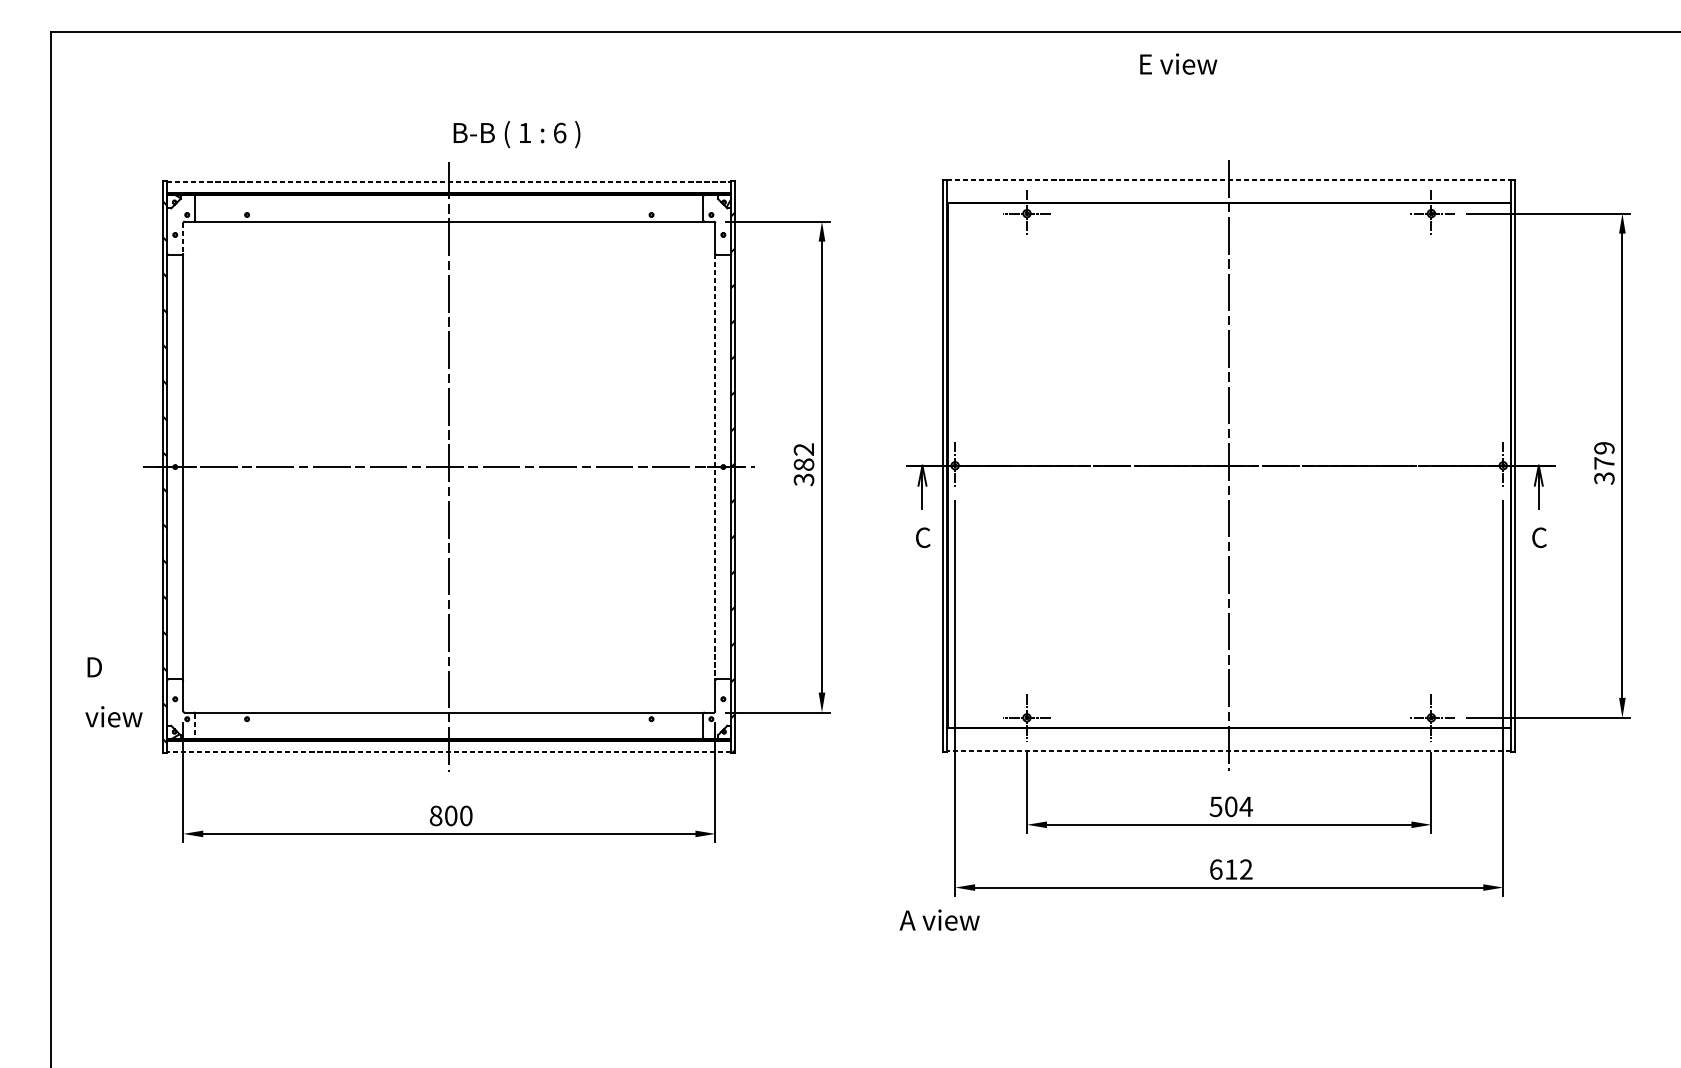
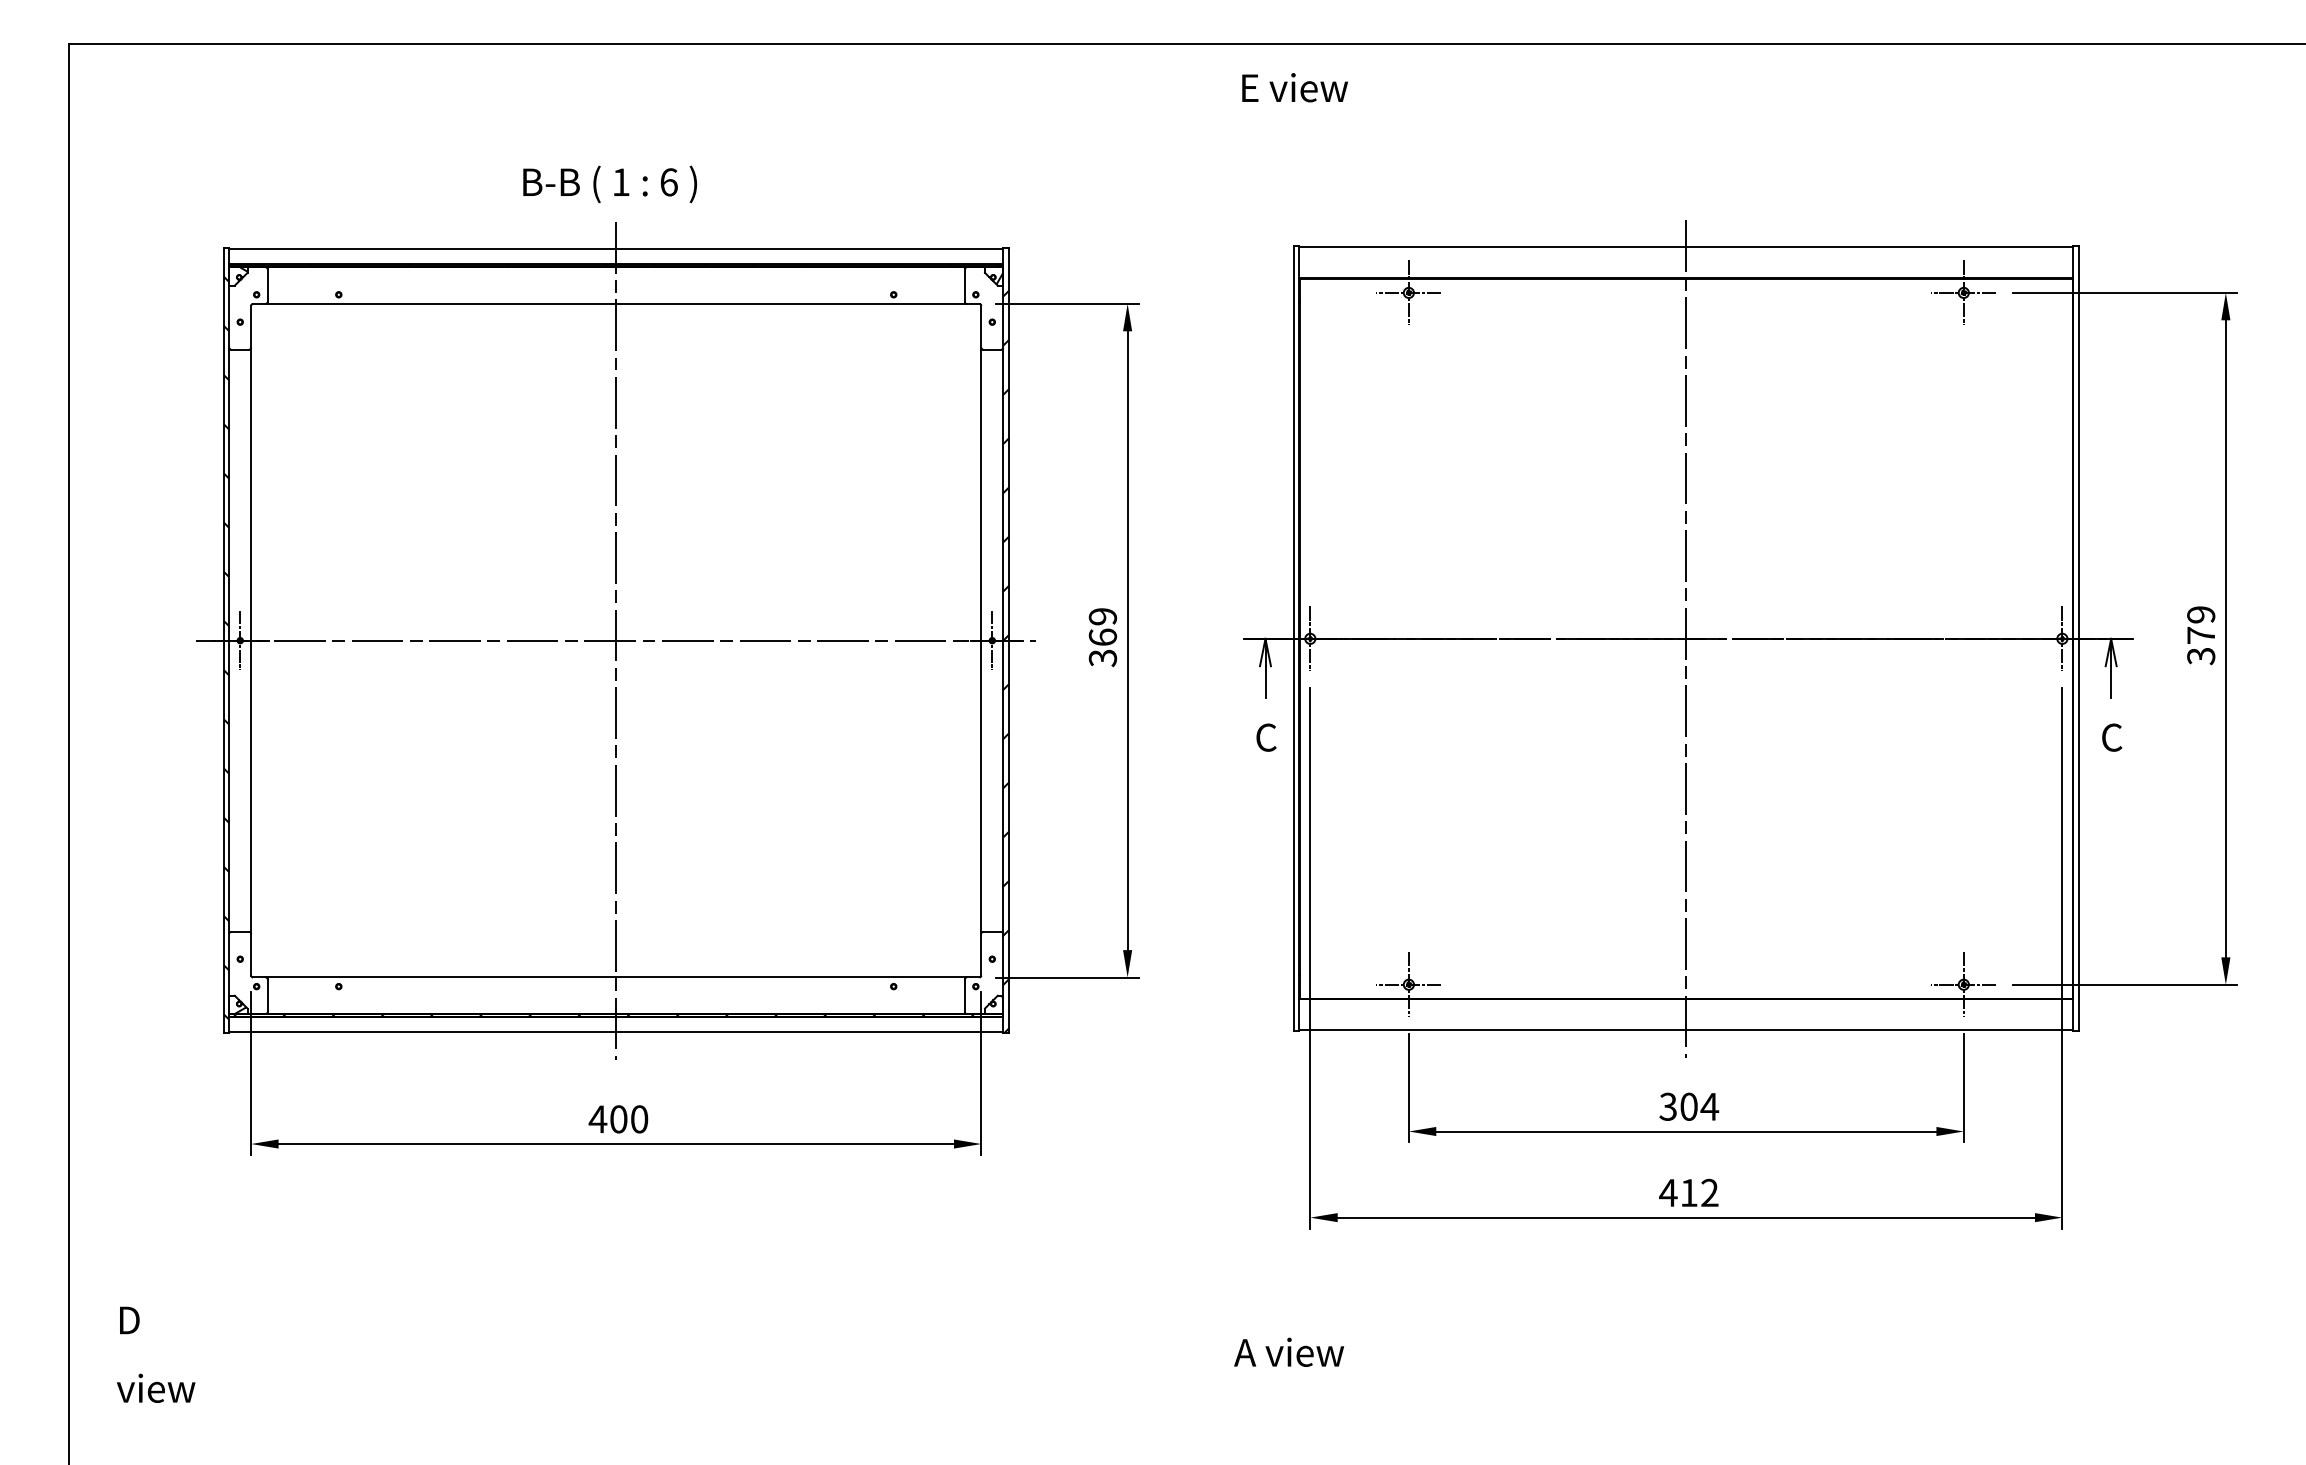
text: (1178, 63) -> (1294, 87), moved
text: (516, 134) -> (609, 184), moved
line: (1229, 180) -> (1686, 247), dashed -> solid
line: (449, 181) -> (616, 249), dashed -> solid
line: (183, 238) -> (251, 326), dashed -> solid
text: (803, 456) -> (1102, 626), 382 -> 369
line: (175, 466) -> (240, 640), added
line: (715, 466) -> (981, 640), dashed -> solid
line: (723, 466) -> (992, 640), added
text: (113, 692) -> (155, 1354), moved
line: (195, 726) -> (267, 996), dashed -> solid
line: (1229, 751) -> (1686, 1030), dashed -> solid
line: (449, 752) -> (616, 1032), dashed -> solid
text: (1215, 806) -> (1667, 1106), 504 -> 304
text: (435, 816) -> (597, 1119), 800 -> 400
text: (1216, 869) -> (1668, 1192), 612 -> 412
text: (939, 919) -> (1289, 1351), moved

